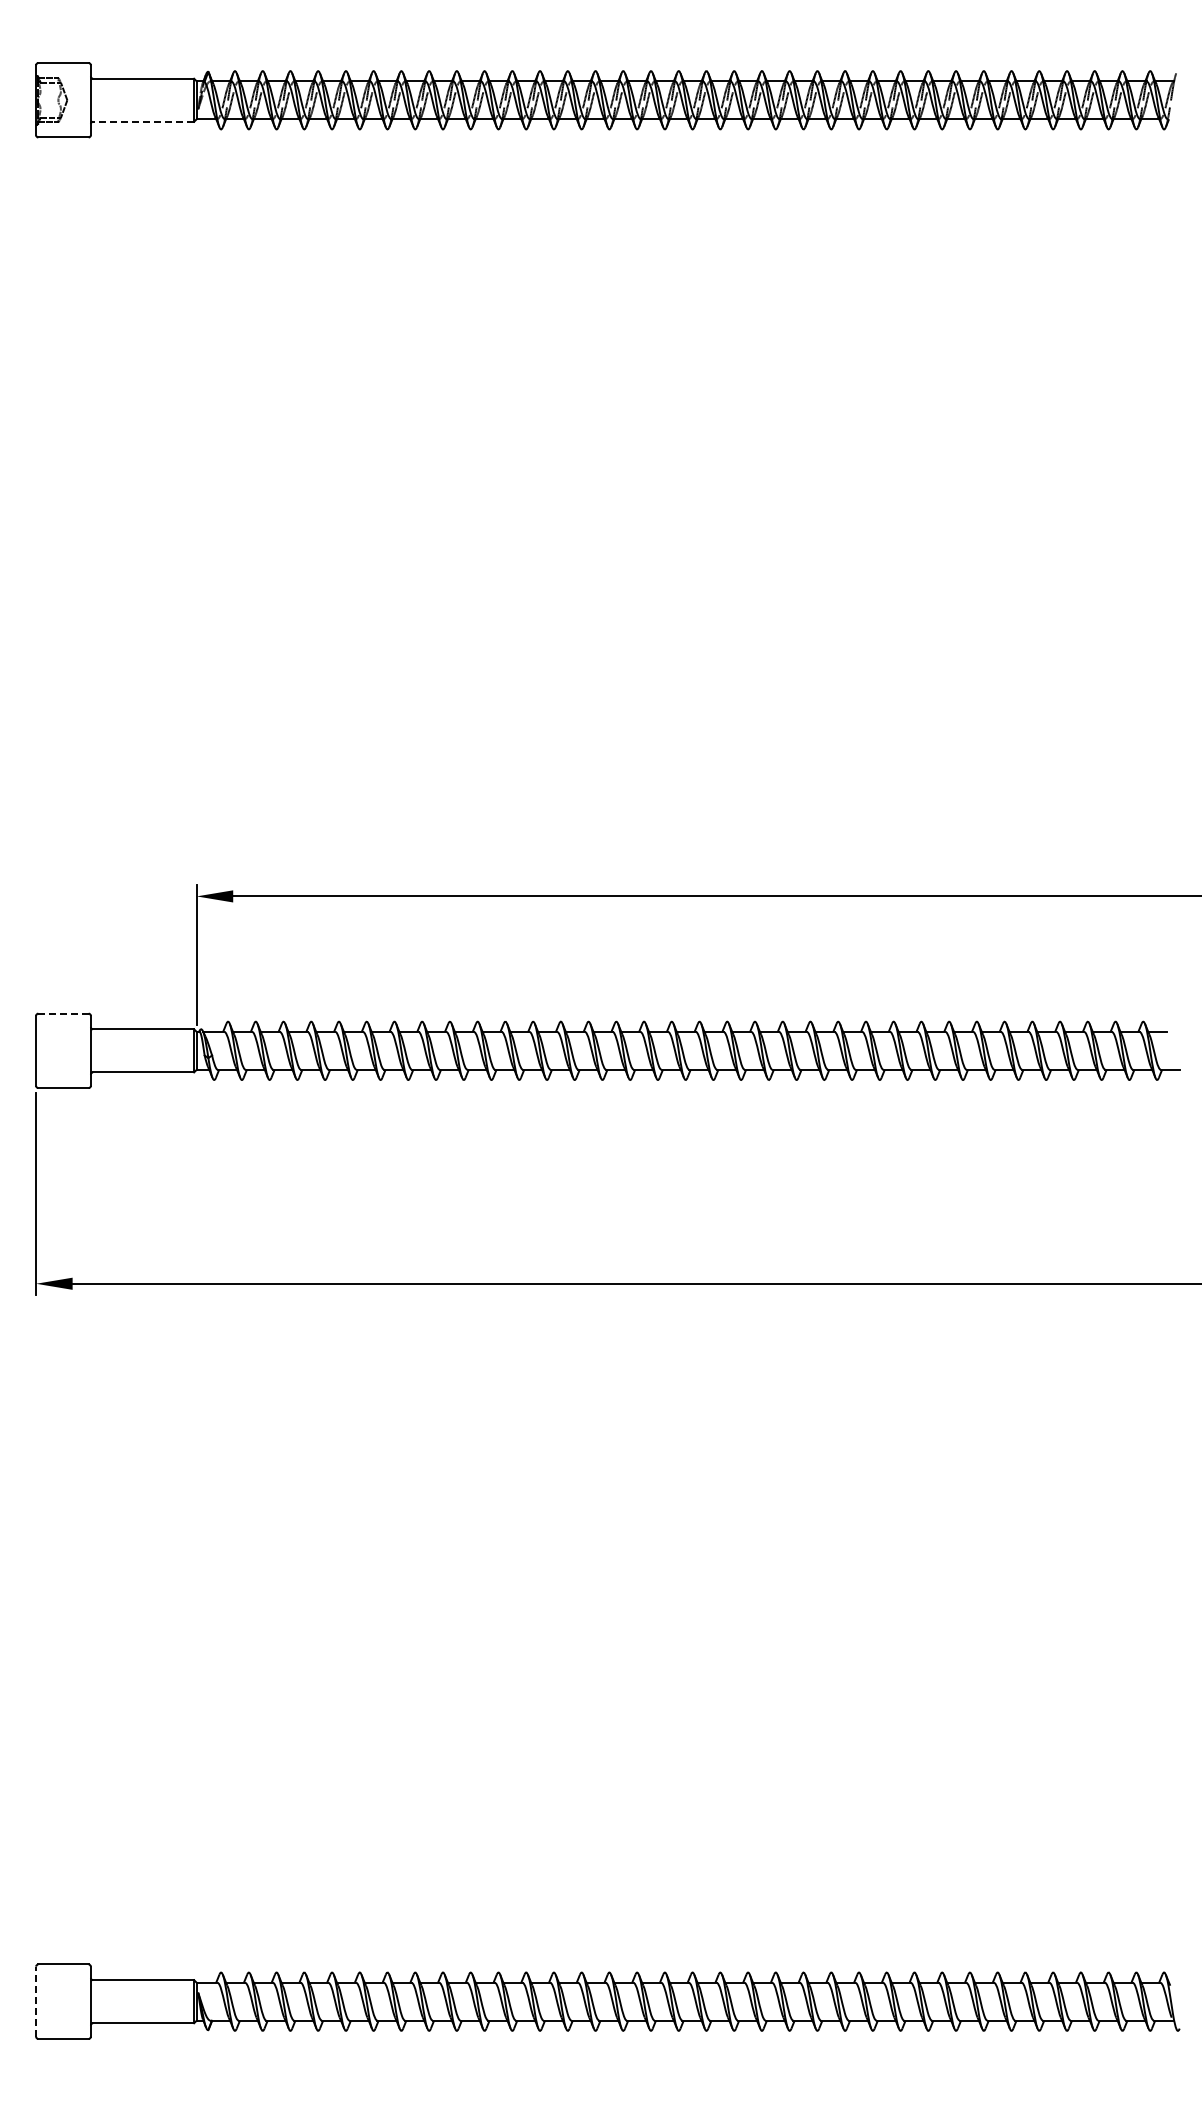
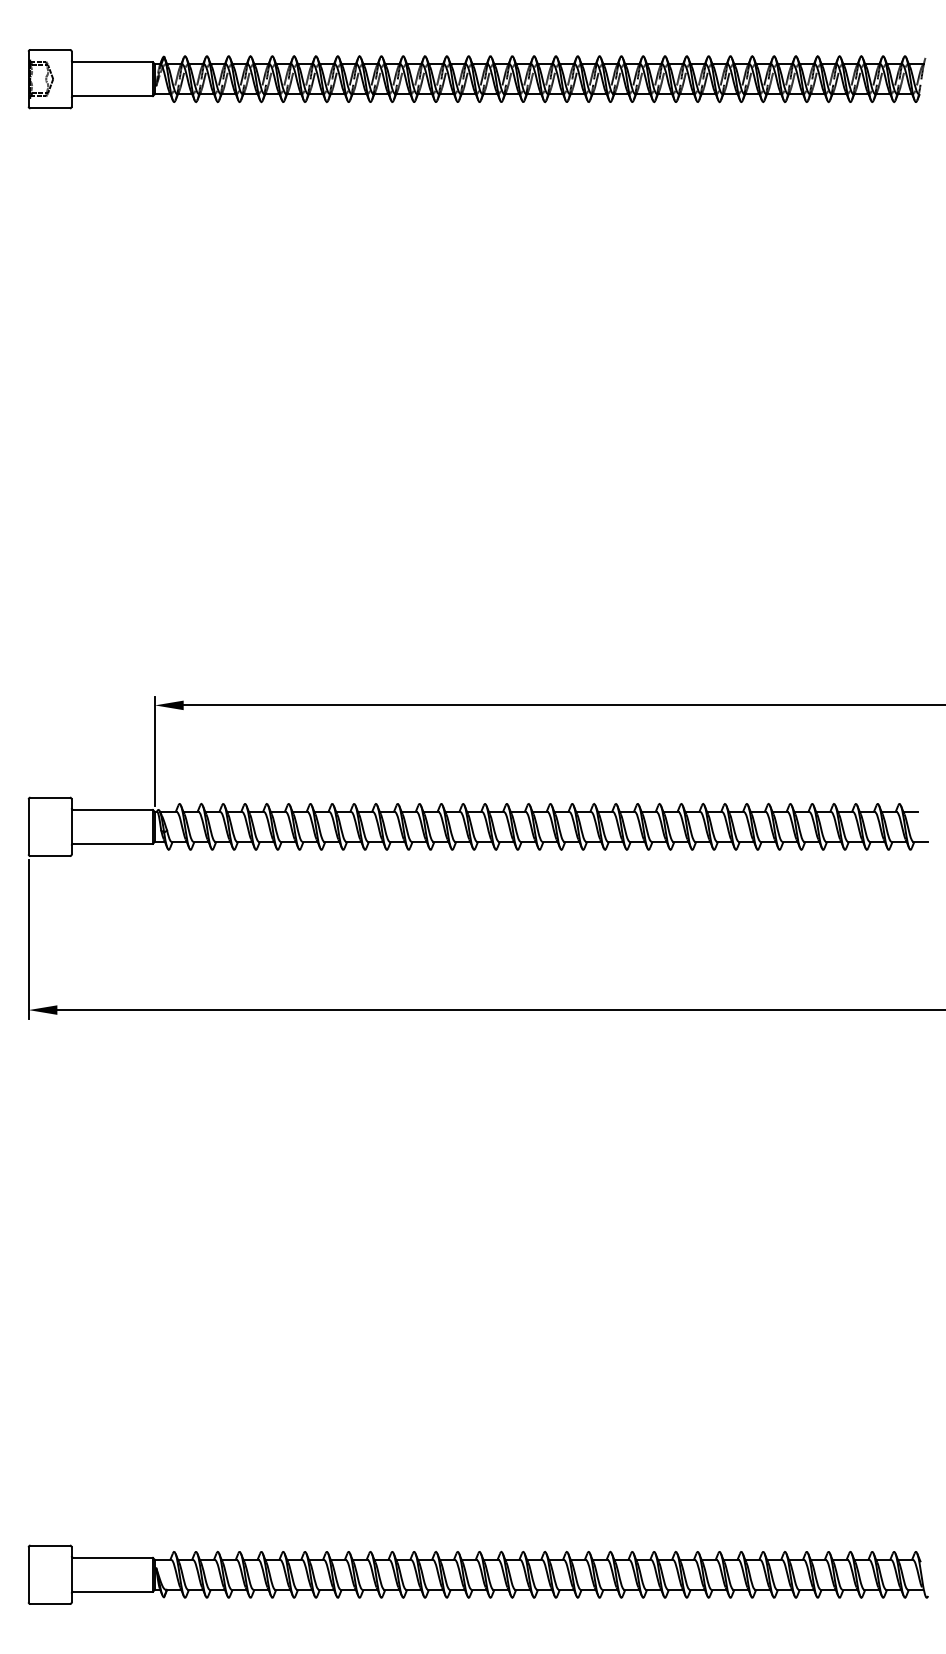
line: (143, 121) -> (113, 95), dashed -> solid
line: (63, 1013) -> (50, 797), dashed -> solid
line: (36, 2001) -> (28, 1574), dashed -> solid

